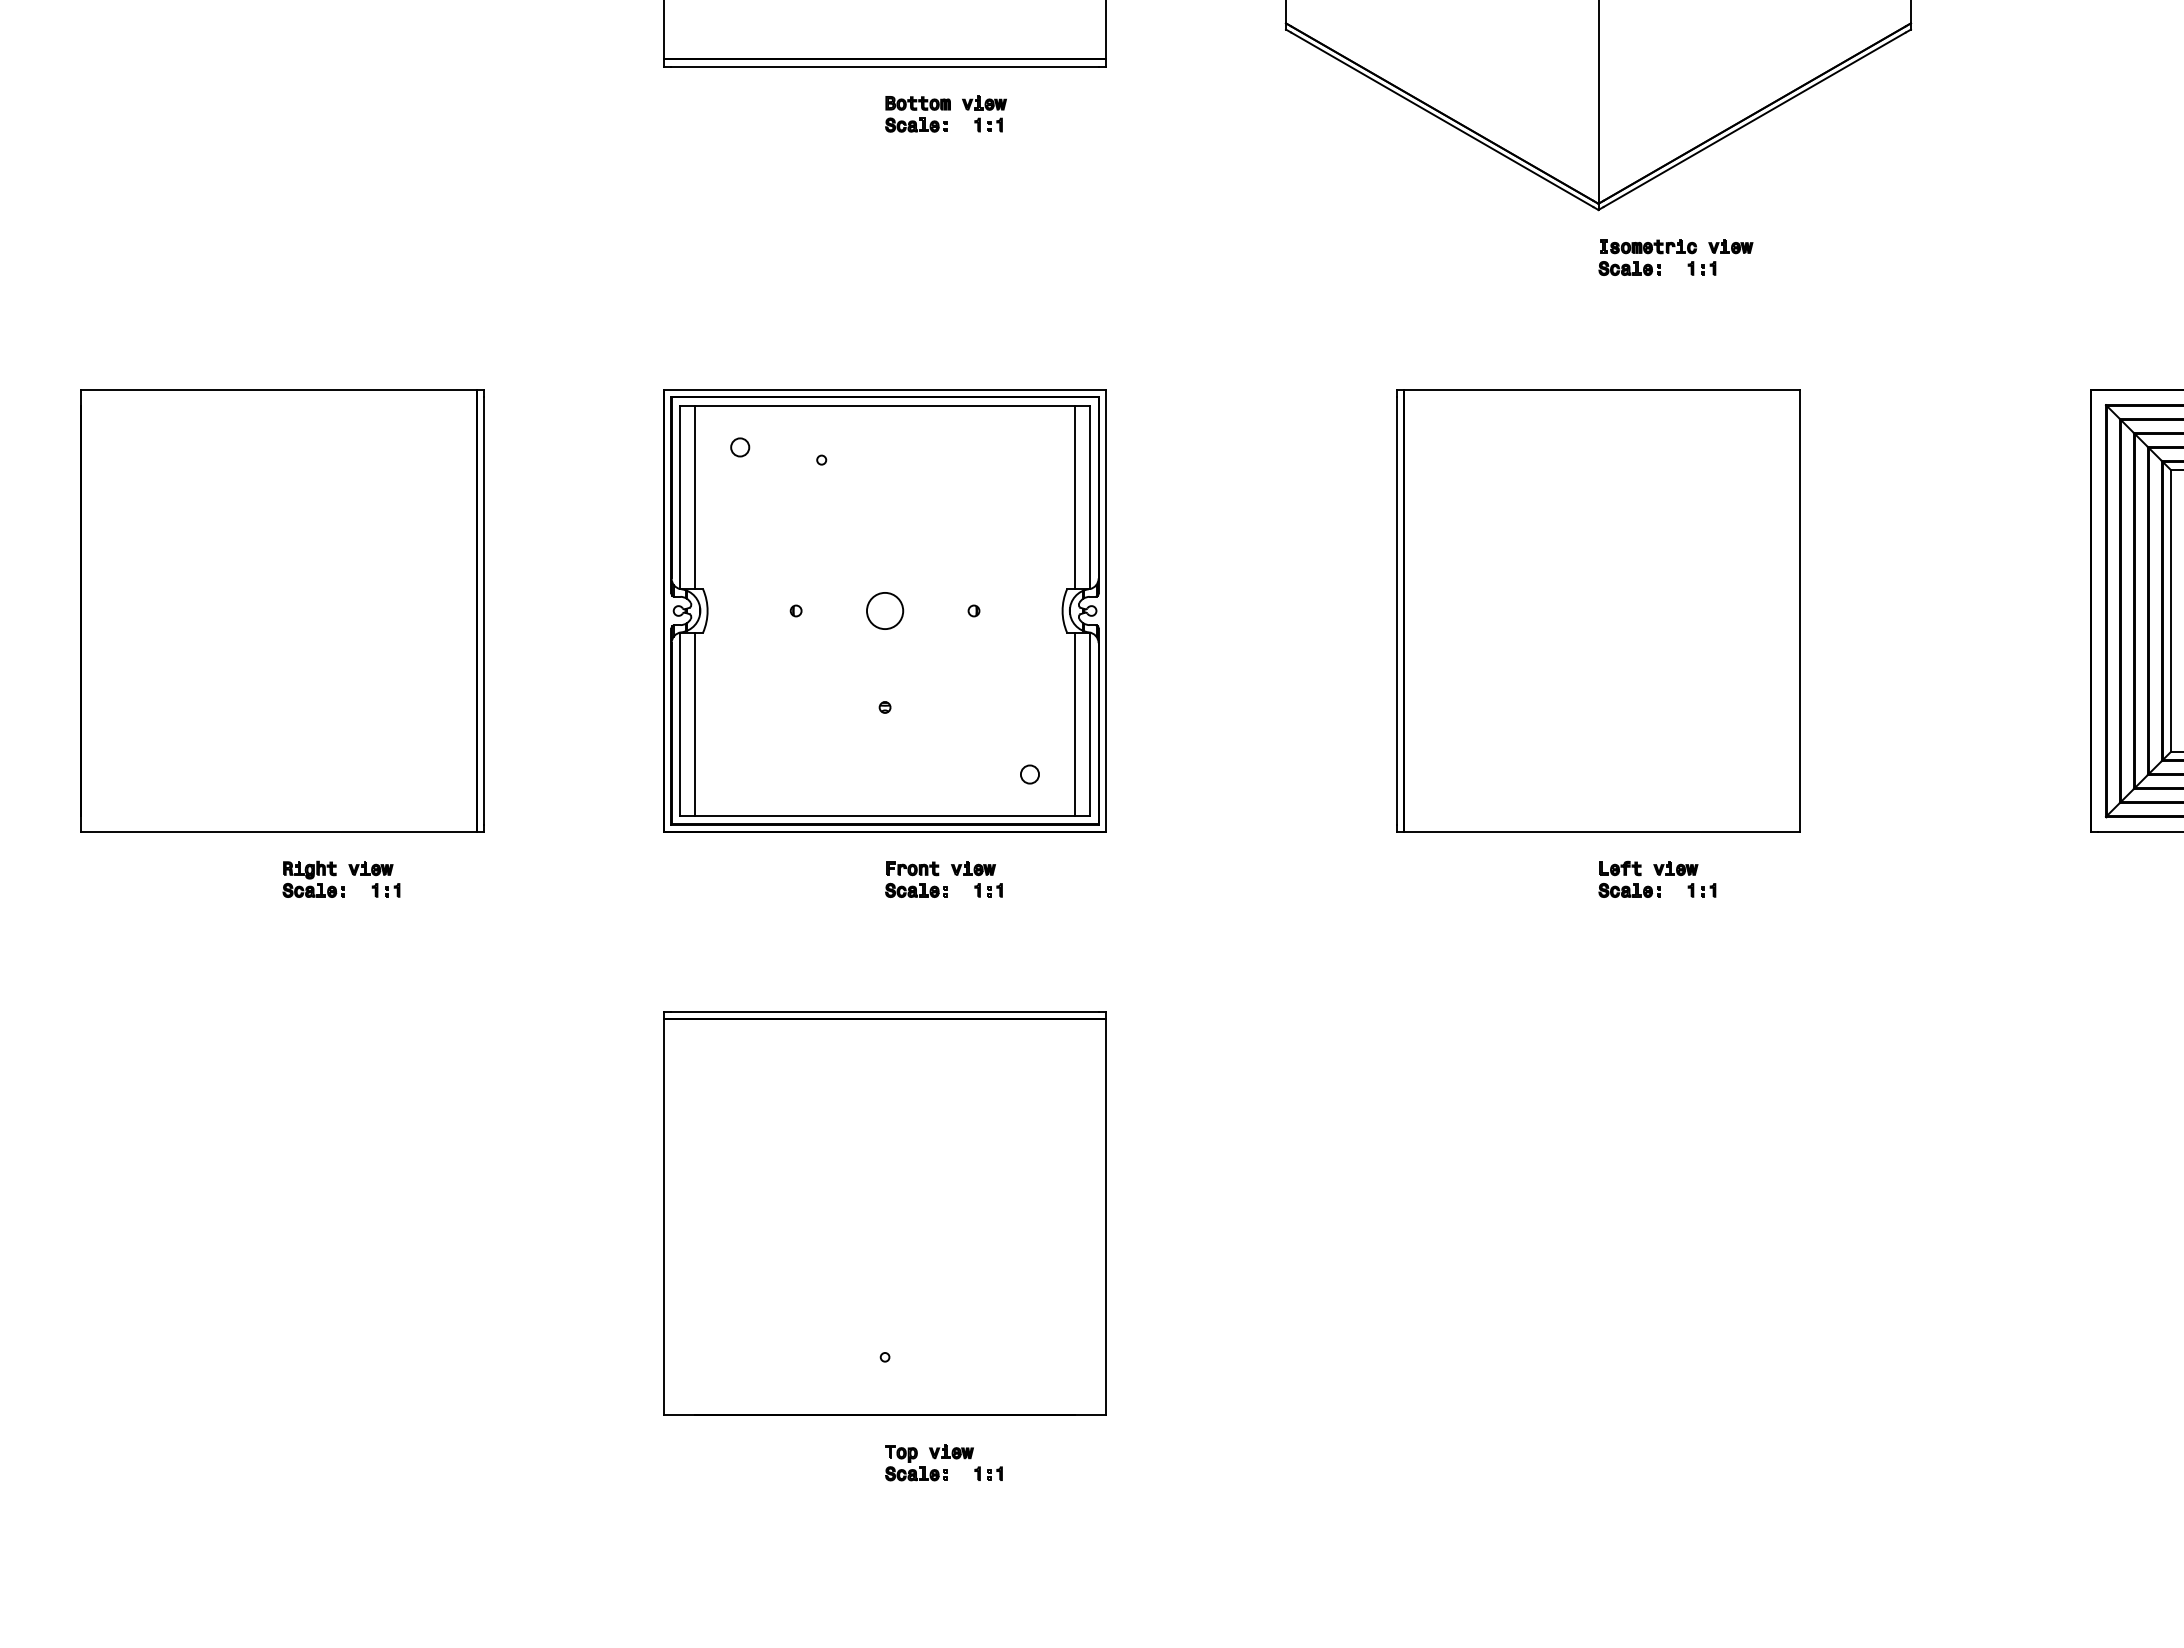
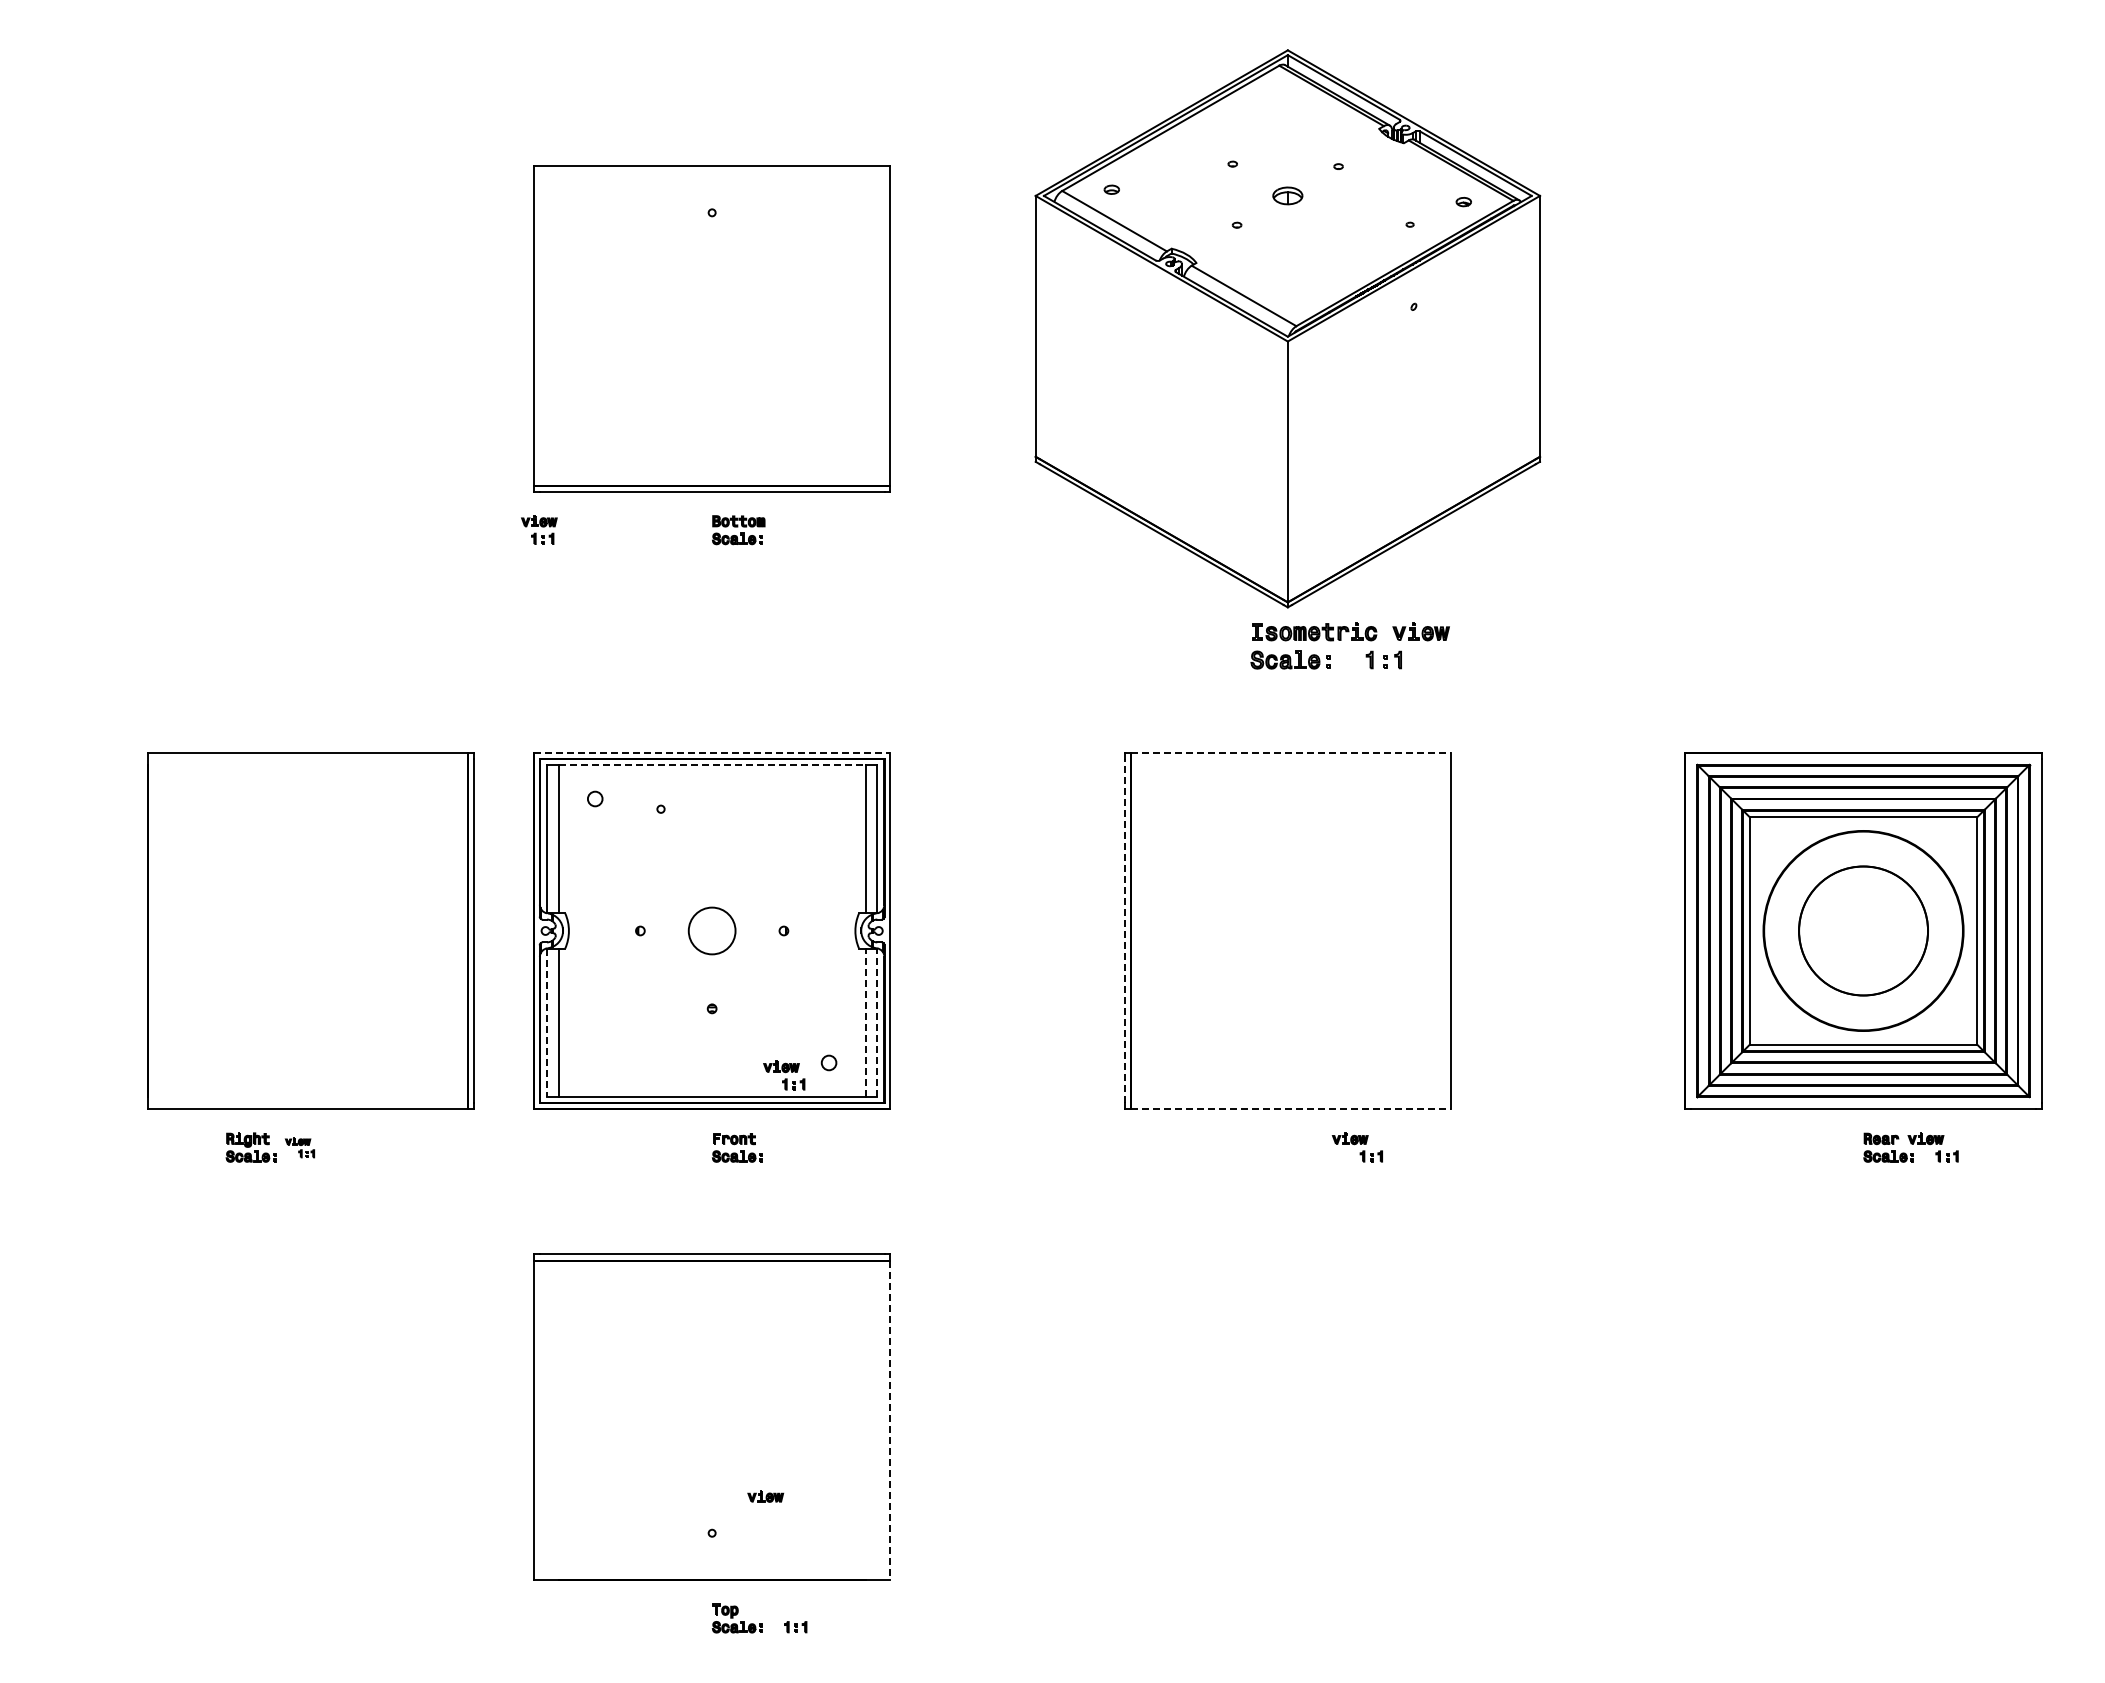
part: (984, 113) -> (539, 529), moved
part: (1676, 257) -> (1350, 645), size x1.6
line: (885, 389) -> (712, 752), solid -> dashed
line: (1601, 389) -> (1290, 752), solid -> dashed
line: (885, 405) -> (712, 765), solid -> dashed
part: (282, 610) -> (310, 930), moved
circle: (884, 610) -> (711, 930), size x1.6
line: (1397, 610) -> (1125, 930), solid -> dashed
line: (1075, 724) -> (865, 1022), solid -> dashed
line: (1089, 724) -> (877, 1022), solid -> dashed
line: (681, 725) -> (547, 1023), solid -> dashed
line: (1601, 832) -> (1290, 1109), solid -> dashed
part: (373, 879) -> (299, 1147), size x0.7
part: (977, 879) -> (784, 1075), moved
part: (1629, 879) -> (1312, 1147), removed
line: (1106, 1217) -> (890, 1420), solid -> dashed
part: (951, 1451) -> (765, 1496), moved

